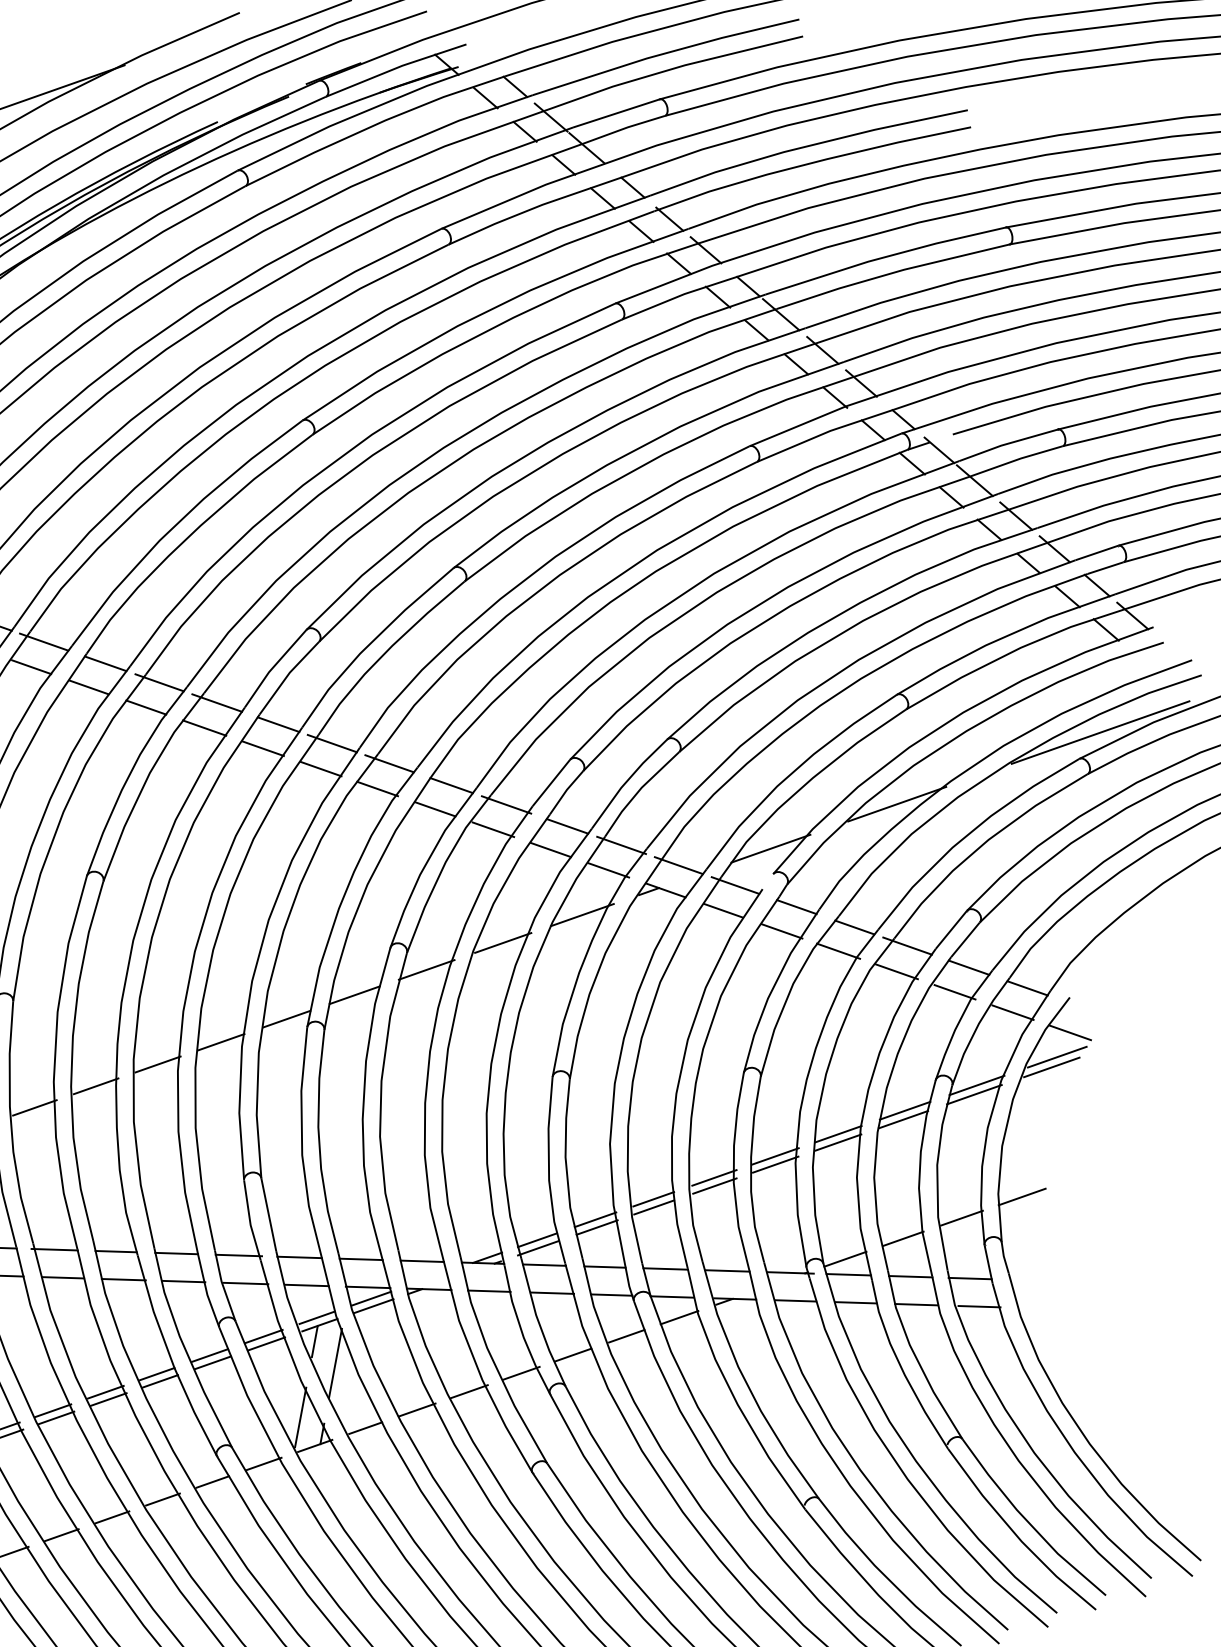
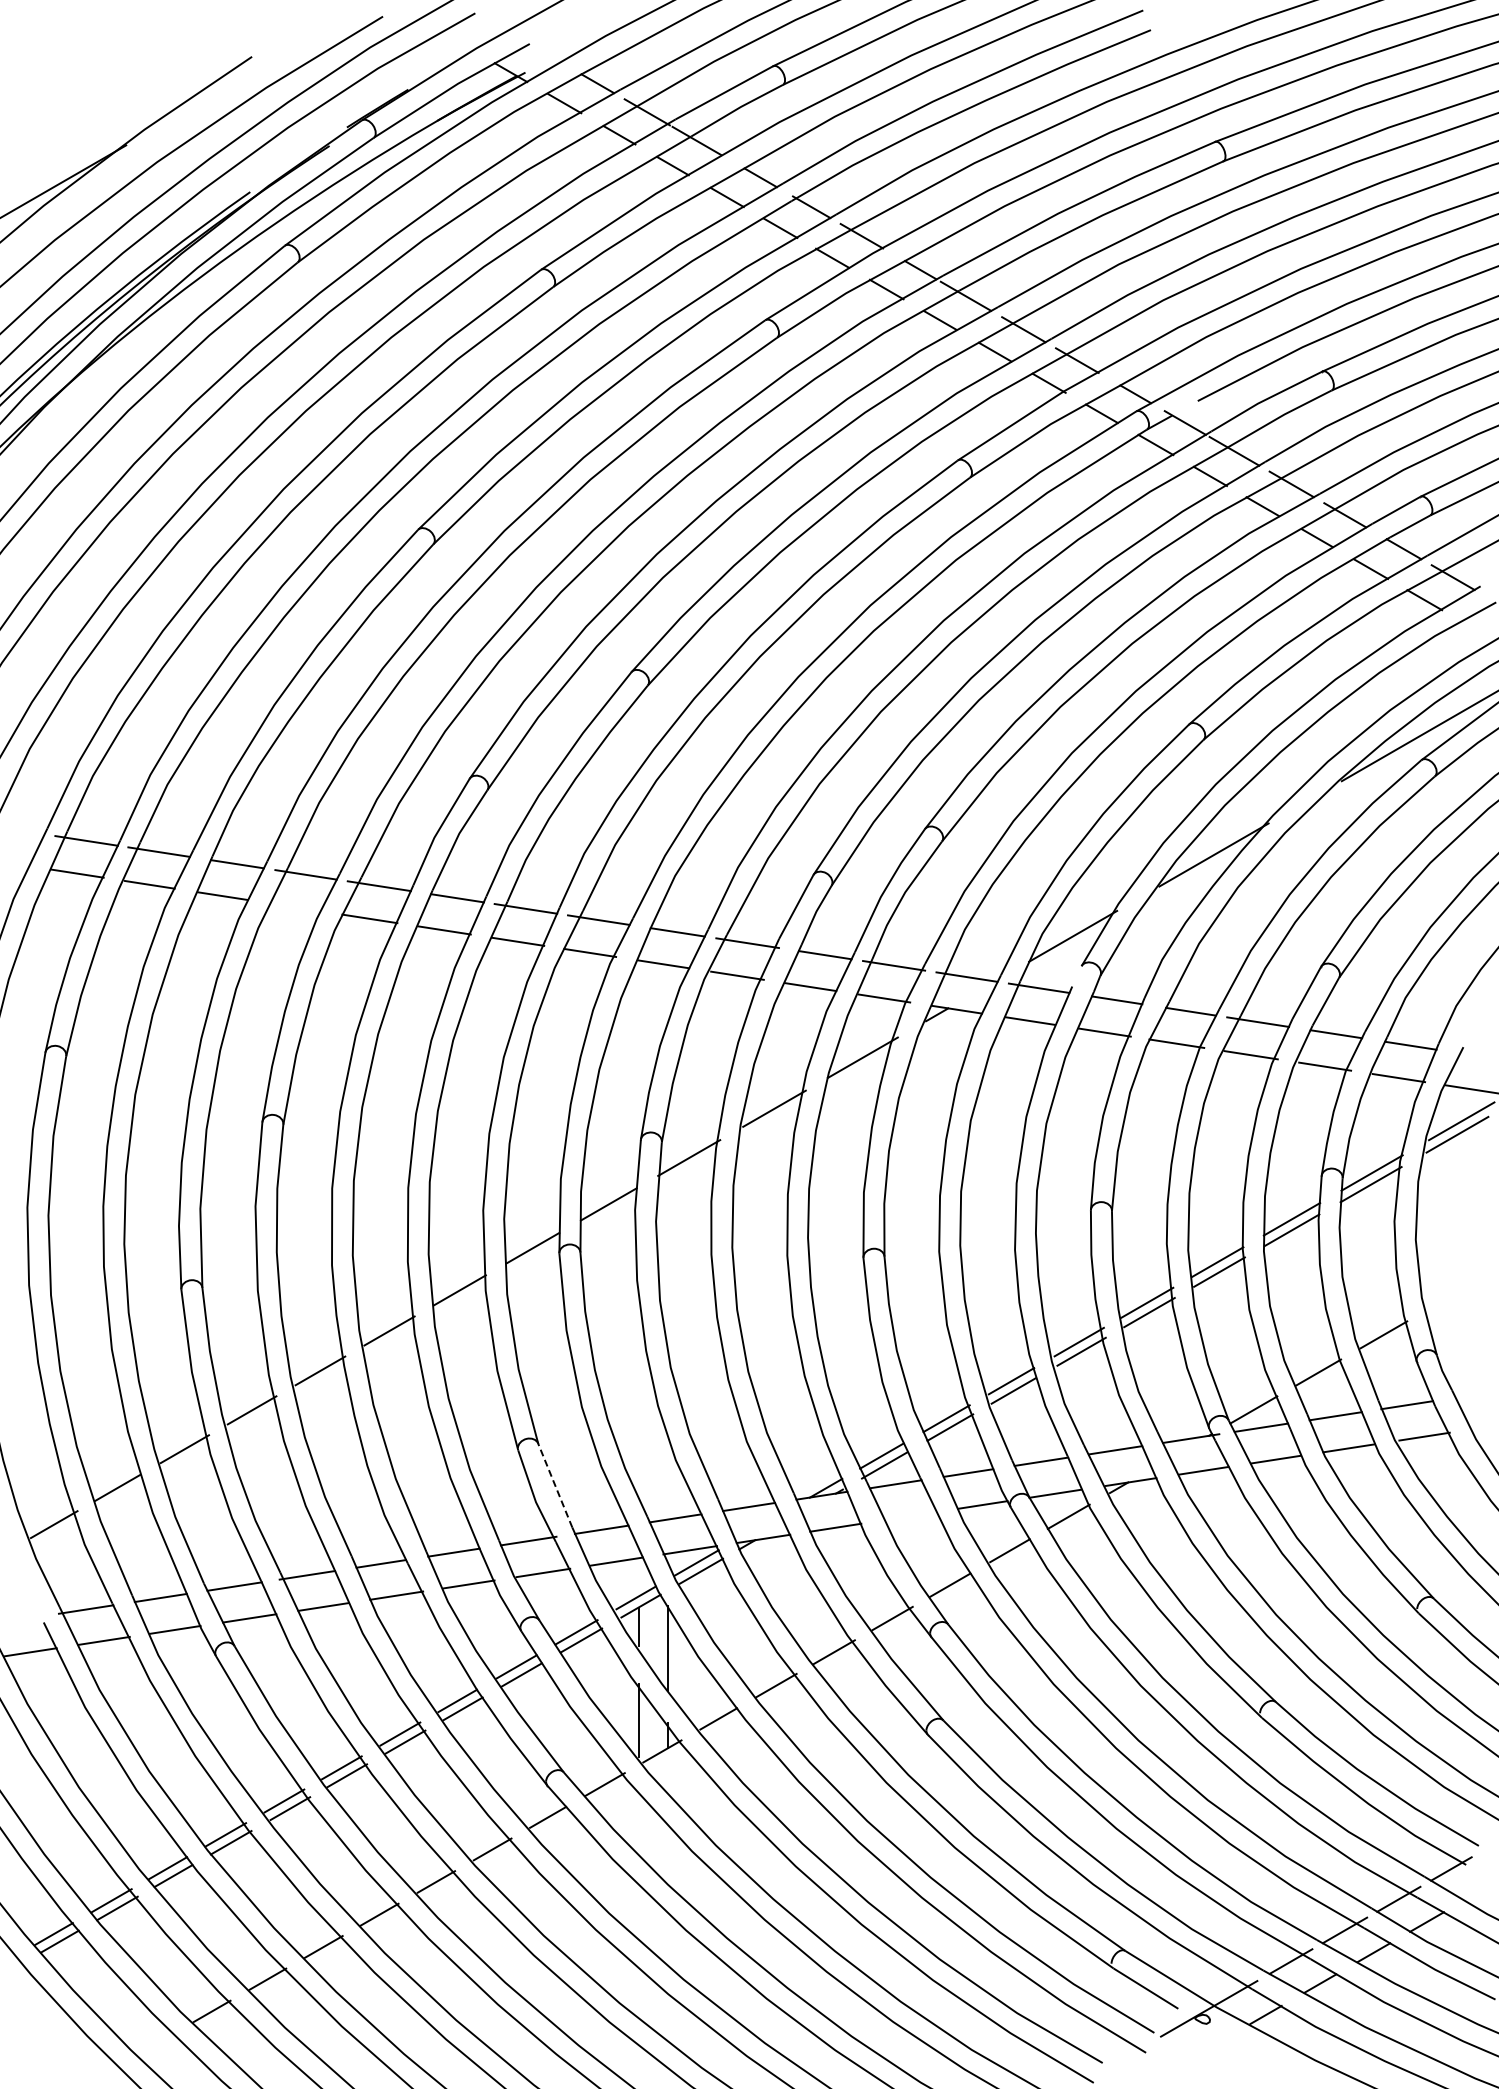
line: (146, 707) -> (295, 907), removed
line: (1021, 1197) -> (1450, 1296), removed
line: (268, 1214) -> (555, 1485), solid -> dashed
line: (552, 1293) -> (911, 1516), removed

